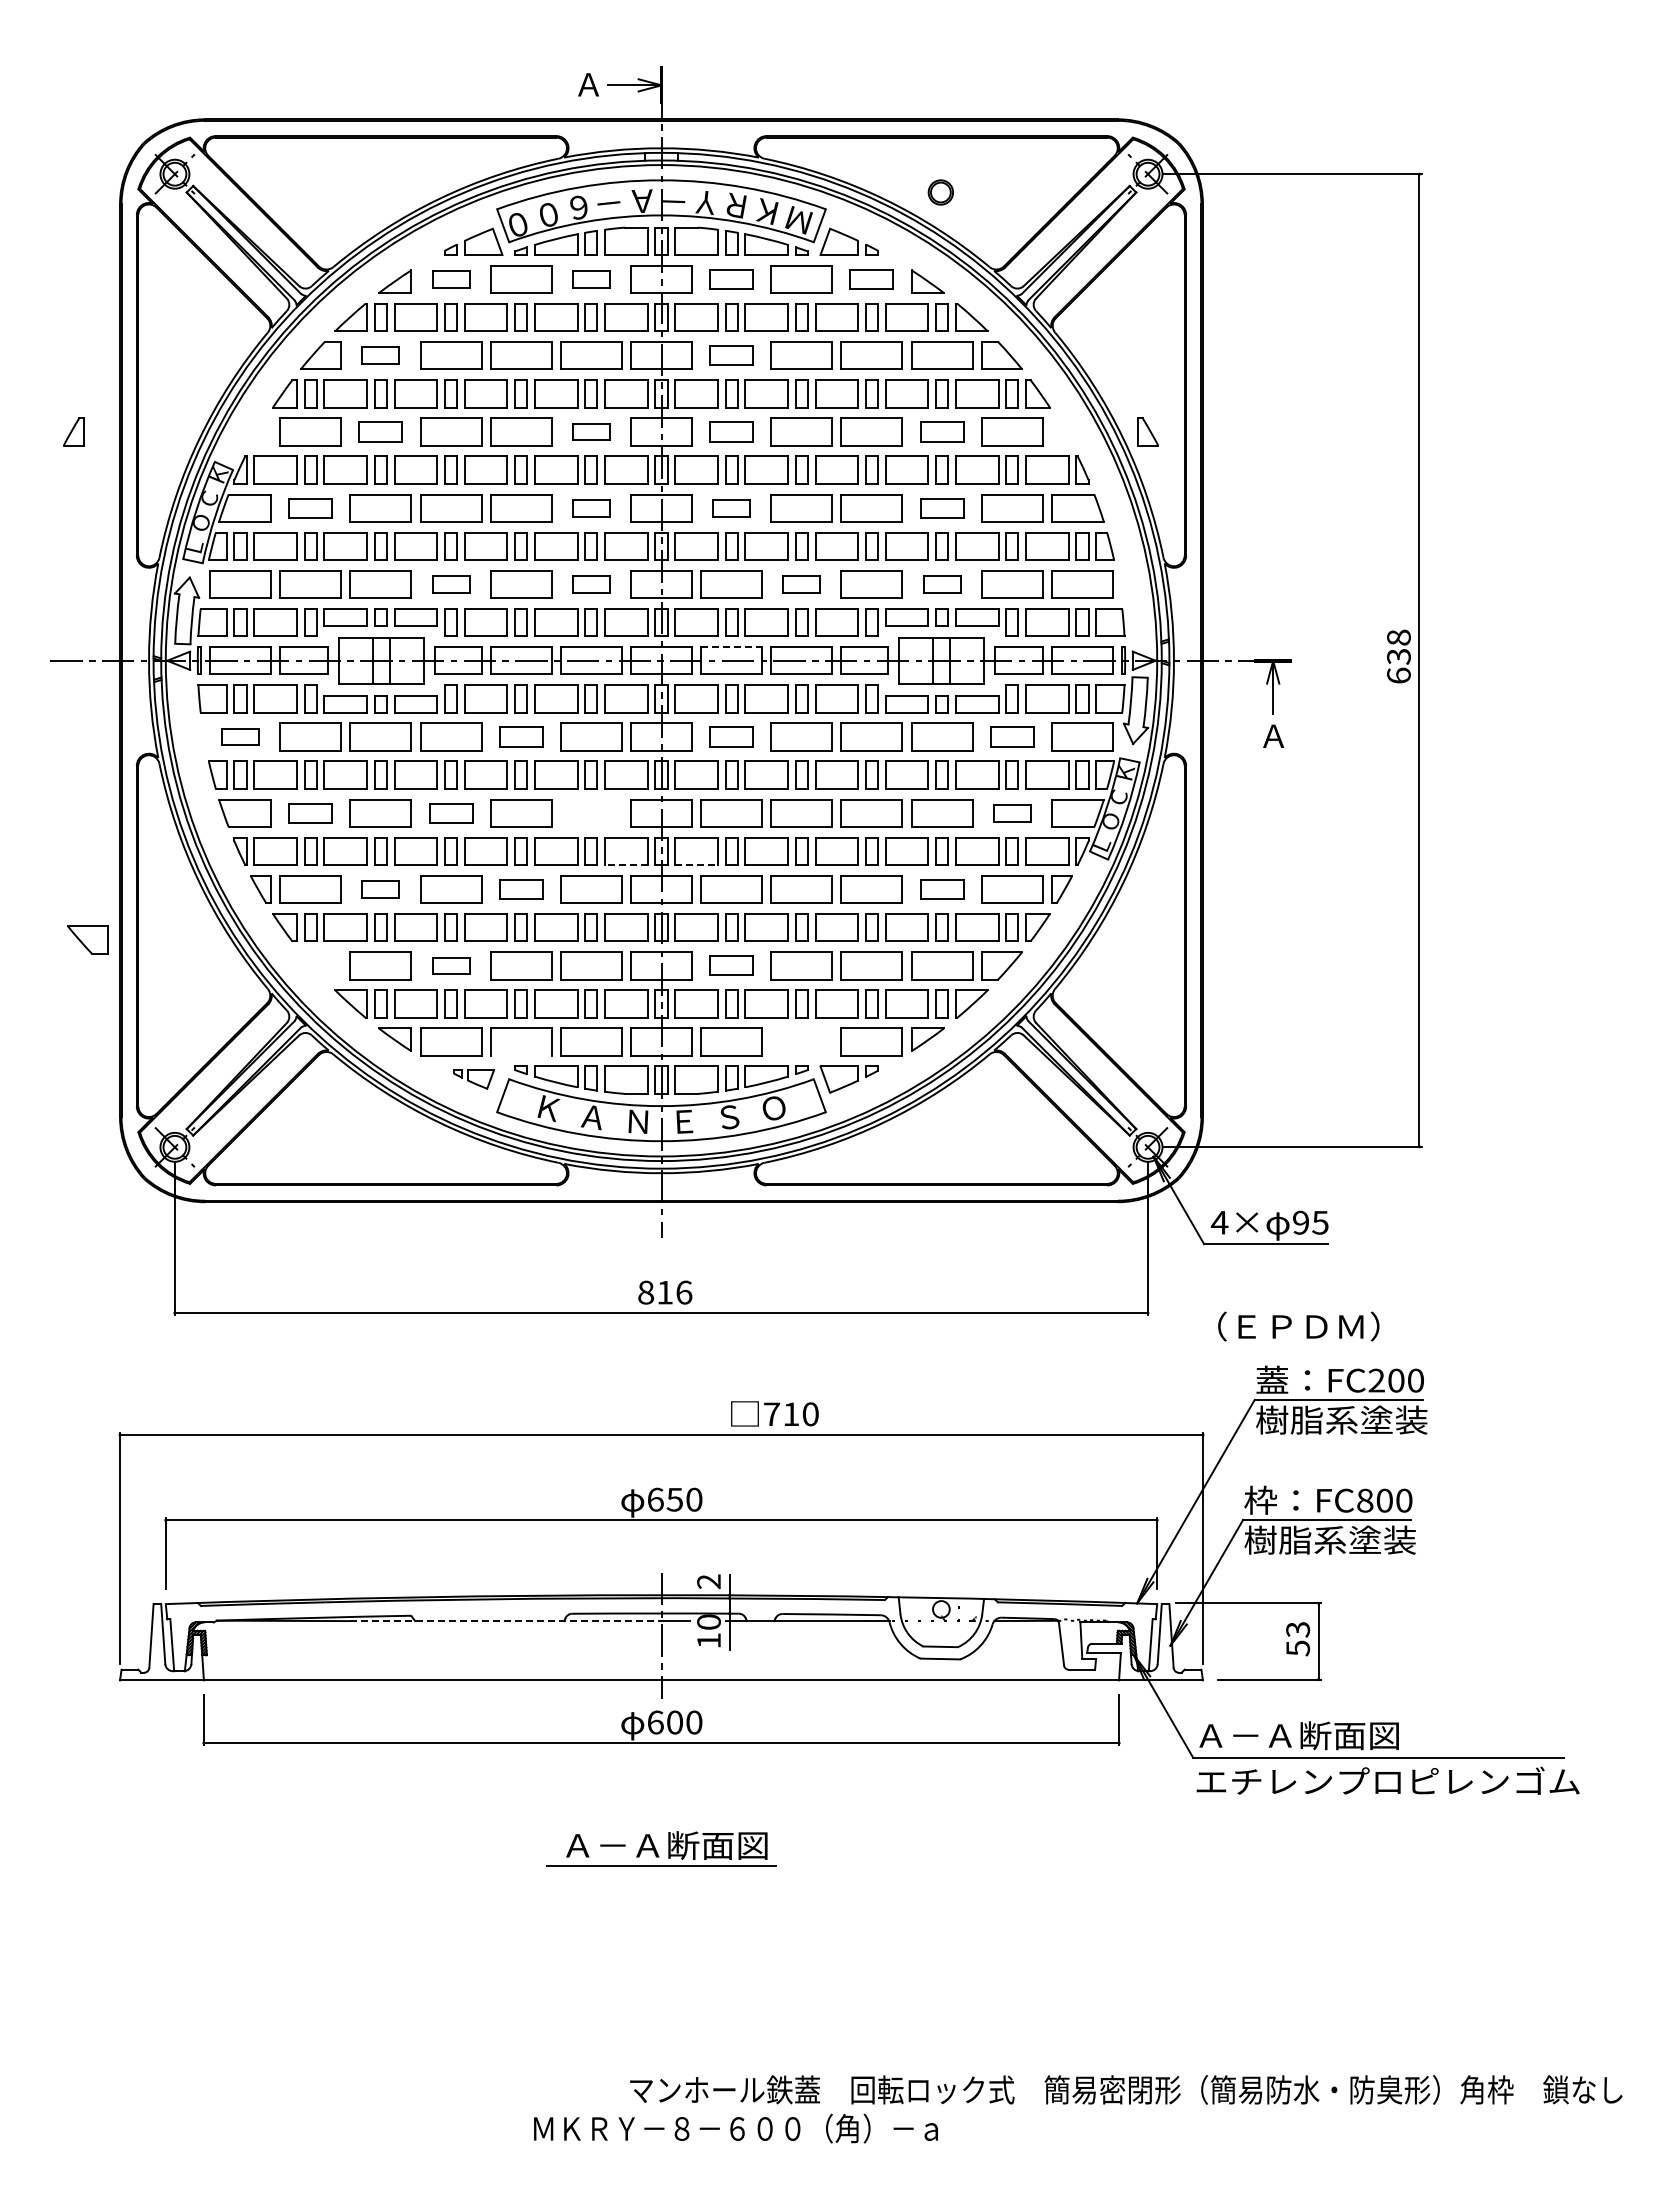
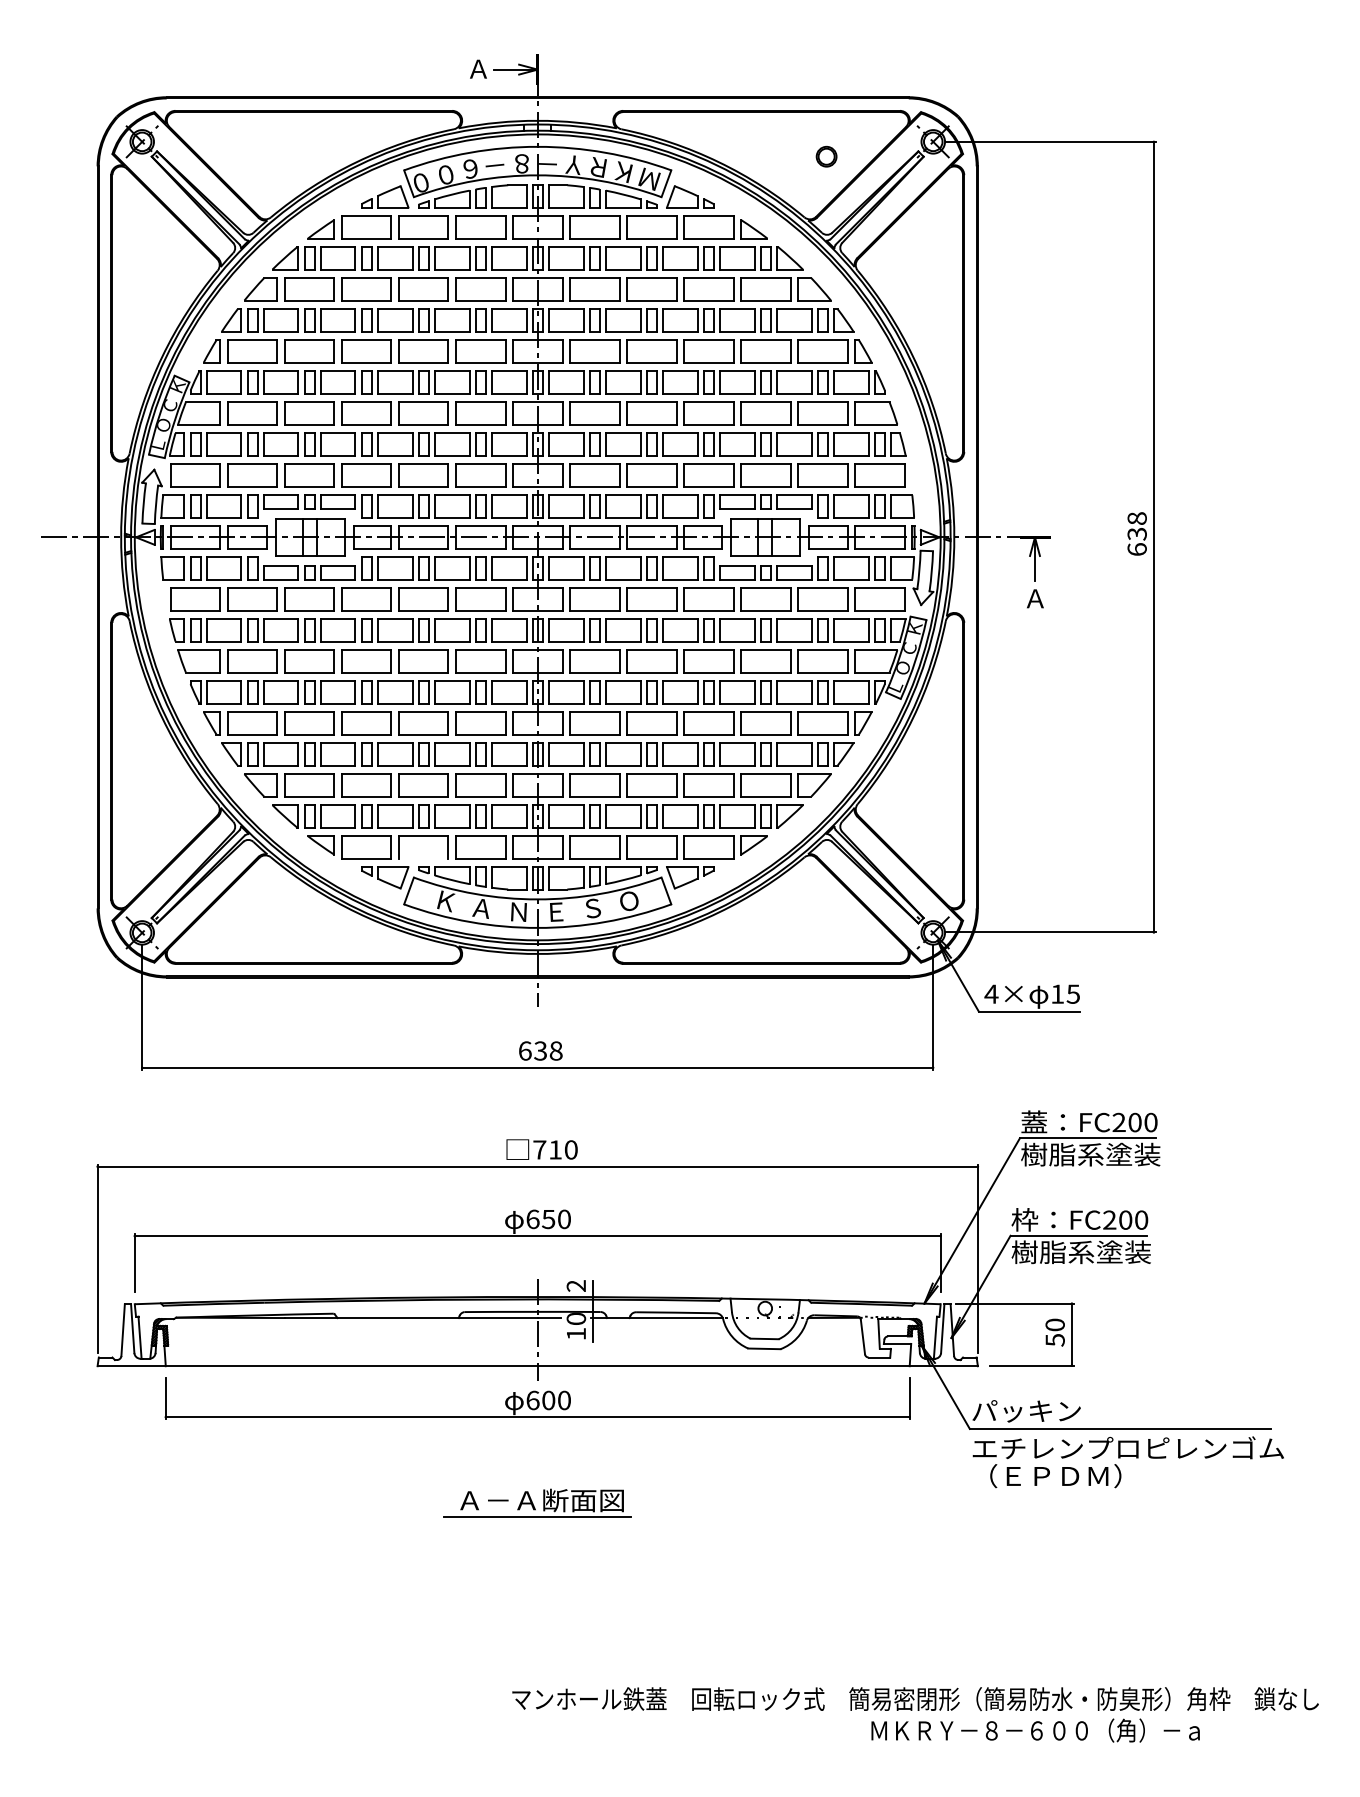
part: (940, 192) -> (826, 156), moved
text: (641, 201) -> (521, 164), Ａ -> ８
part: (451, 279) -> (367, 227), size x1.67
part: (591, 279) -> (480, 227), size x1.67
part: (731, 279) -> (594, 227), size x1.43
part: (871, 279) -> (708, 227), size x1.43
part: (380, 355) -> (309, 289), size x1.67
part: (731, 355) -> (594, 289), size x1.43
part: (73, 431) -> (211, 351), moved
part: (380, 431) -> (309, 351), size x1.43
part: (591, 431) -> (480, 351), size x1.67
part: (731, 431) -> (594, 351), size x1.43
part: (942, 431) -> (766, 351), size x1.43
part: (1147, 431) -> (862, 351), moved
part: (310, 508) -> (252, 413), size x1.43
part: (591, 508) -> (480, 413), size x1.67
part: (731, 508) -> (594, 413), size x1.67
part: (942, 508) -> (766, 413), size x1.43
part: (451, 584) -> (367, 475), size x1.67
part: (591, 584) -> (480, 475), size x1.67
part: (801, 584) -> (651, 475), size x1.67
part: (942, 584) -> (766, 475), size x1.67
line: (731, 647) -> (594, 526), dashed -> solid
part: (240, 736) -> (195, 598), size x1.67
part: (521, 736) -> (423, 598), size x1.43
part: (731, 736) -> (594, 598), size x1.43
part: (1012, 736) -> (823, 598), size x1.43
part: (310, 813) -> (252, 661), size x1.43
part: (451, 813) -> (367, 661), size x1.43
part: (591, 813) -> (480, 661), added
part: (1012, 813) -> (823, 661), size x1.67
line: (625, 865) -> (508, 703), dashed -> solid
line: (697, 865) -> (567, 703), dashed -> solid
part: (380, 889) -> (309, 723), size x1.67
part: (521, 889) -> (423, 723), size x1.43
part: (942, 889) -> (766, 723), size x1.43
part: (87, 939) -> (260, 785), moved
part: (451, 965) -> (367, 785), size x1.67
part: (731, 965) -> (594, 785), size x1.43
part: (801, 1041) -> (651, 846), added
part: (473, 1079) -> (384, 877), size x1.43
text: (1300, 1222) -> (1057, 994), 95 -> 15
text: (665, 1292) -> (540, 1050), 816 -> 638
text: (1298, 1326) -> (1055, 1476), moved
text: (774, 1413) -> (541, 1149), moved
text: (1365, 1500) -> (1110, 1220), FC800 -> FC200
line: (505, 1621) -> (410, 1318), dashed -> solid
text: (1297, 1629) -> (1054, 1324), 53 -> 50
text: (1297, 1735) -> (1054, 1411), Ａ－Ａ断面図 -> パッキン
text: (735, 2128) -> (1035, 1730), moved

